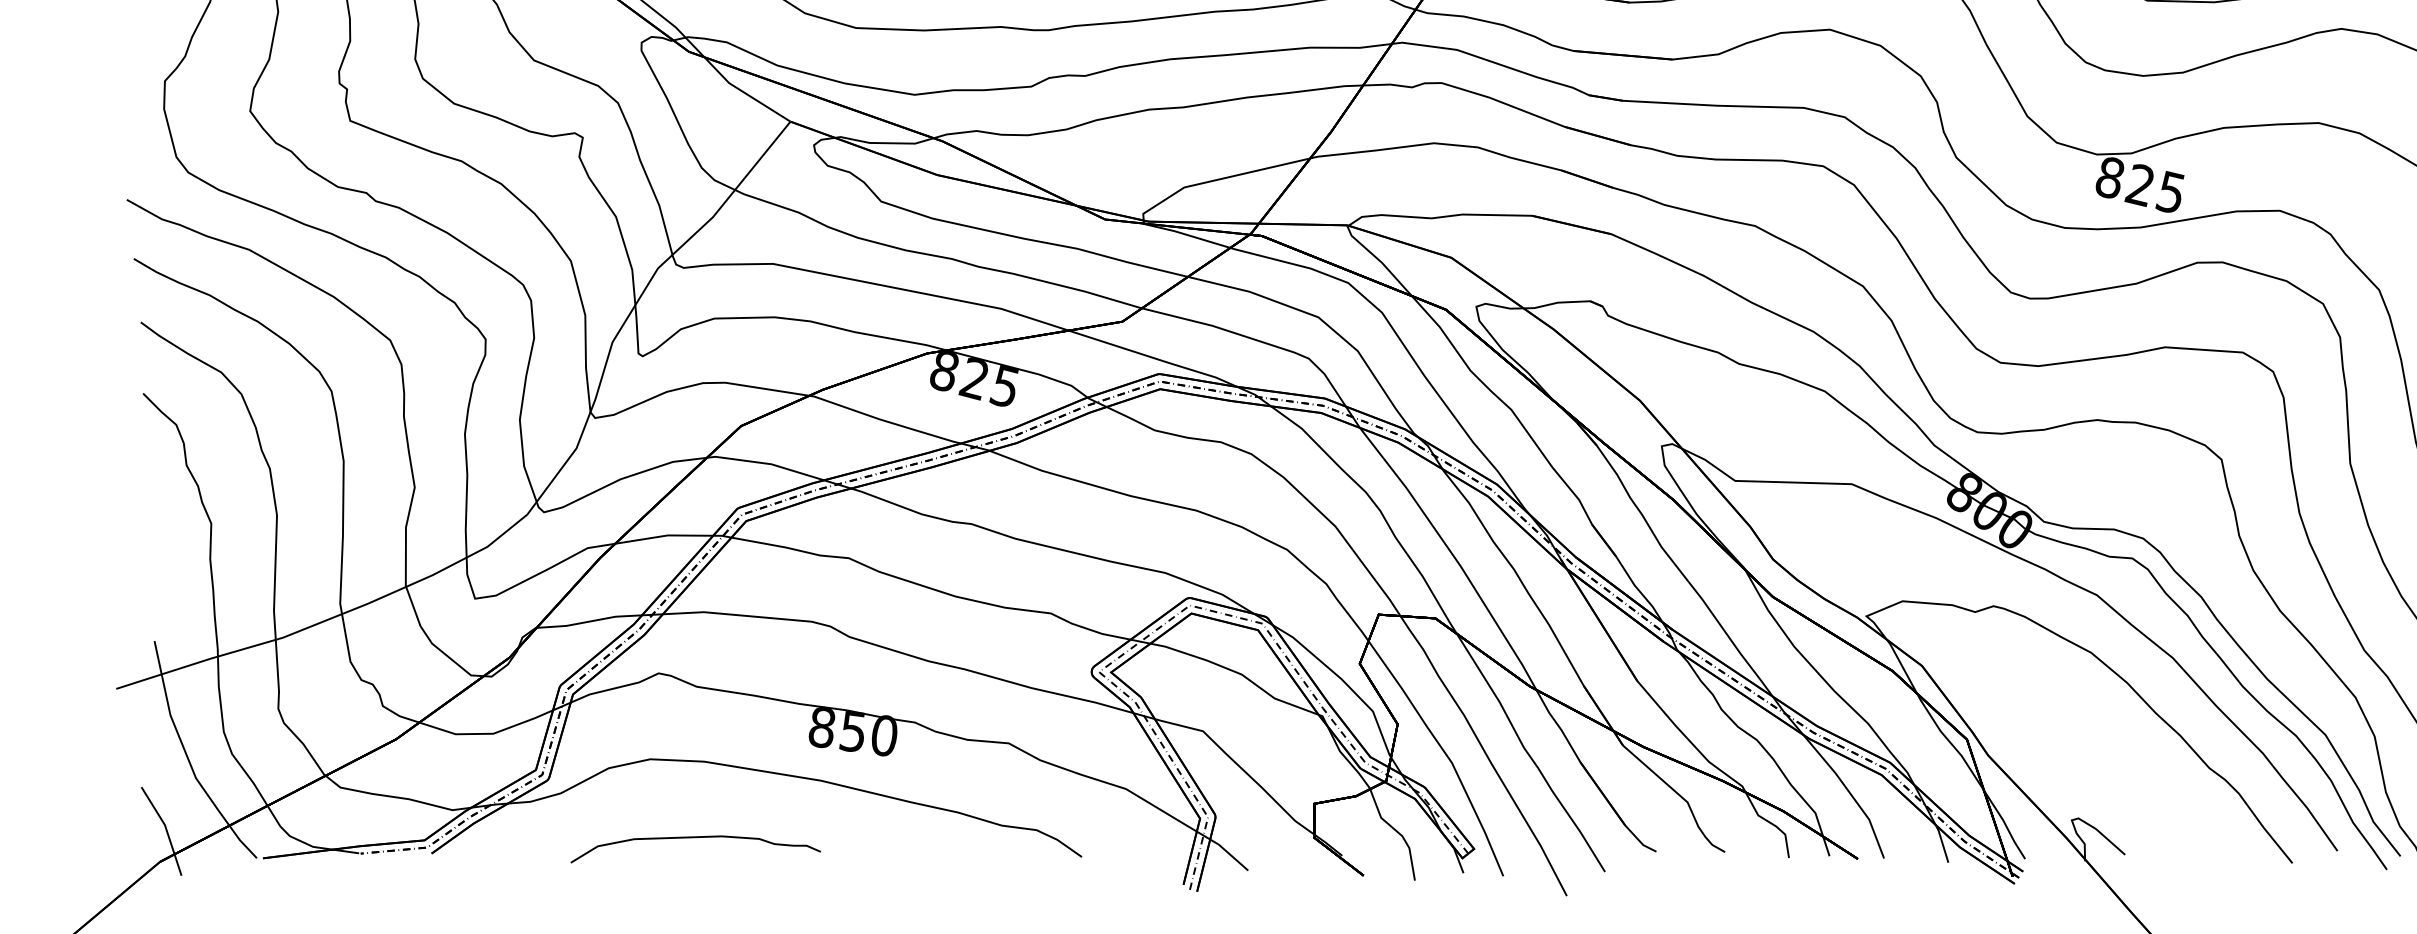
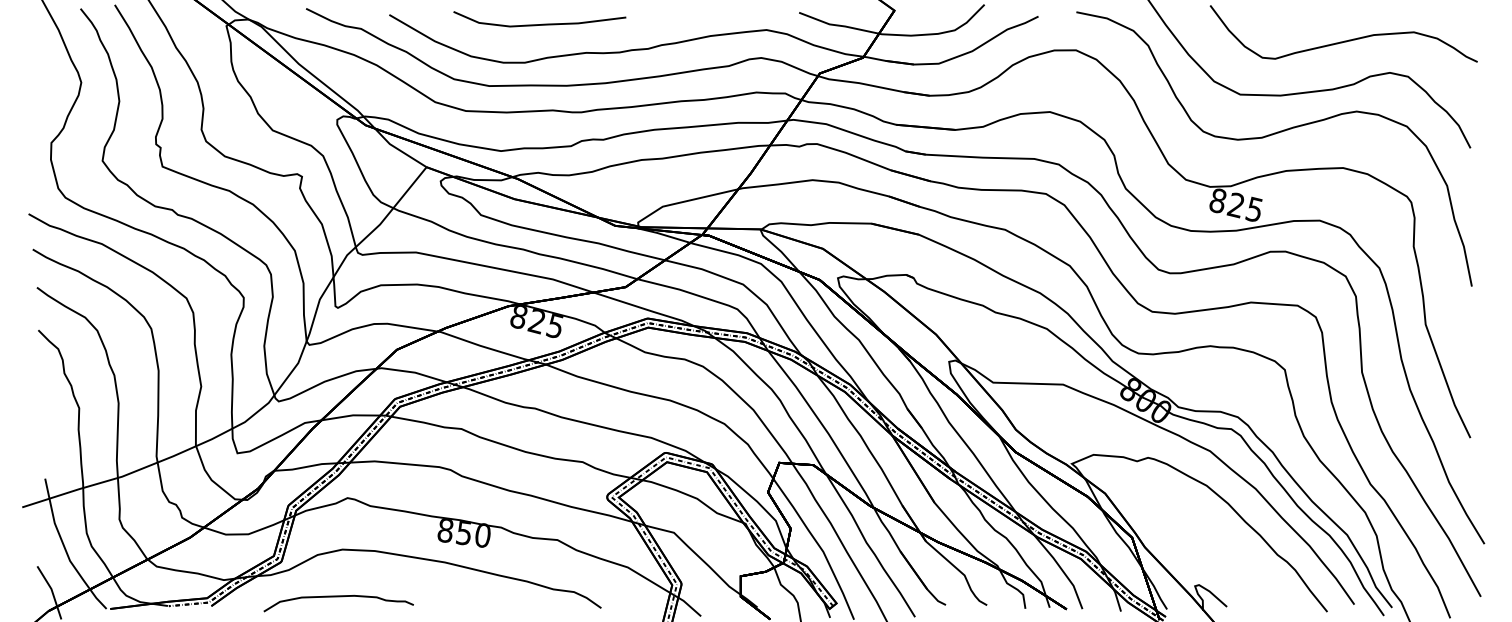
curve: (695, 839) -> (338, 597), moved

